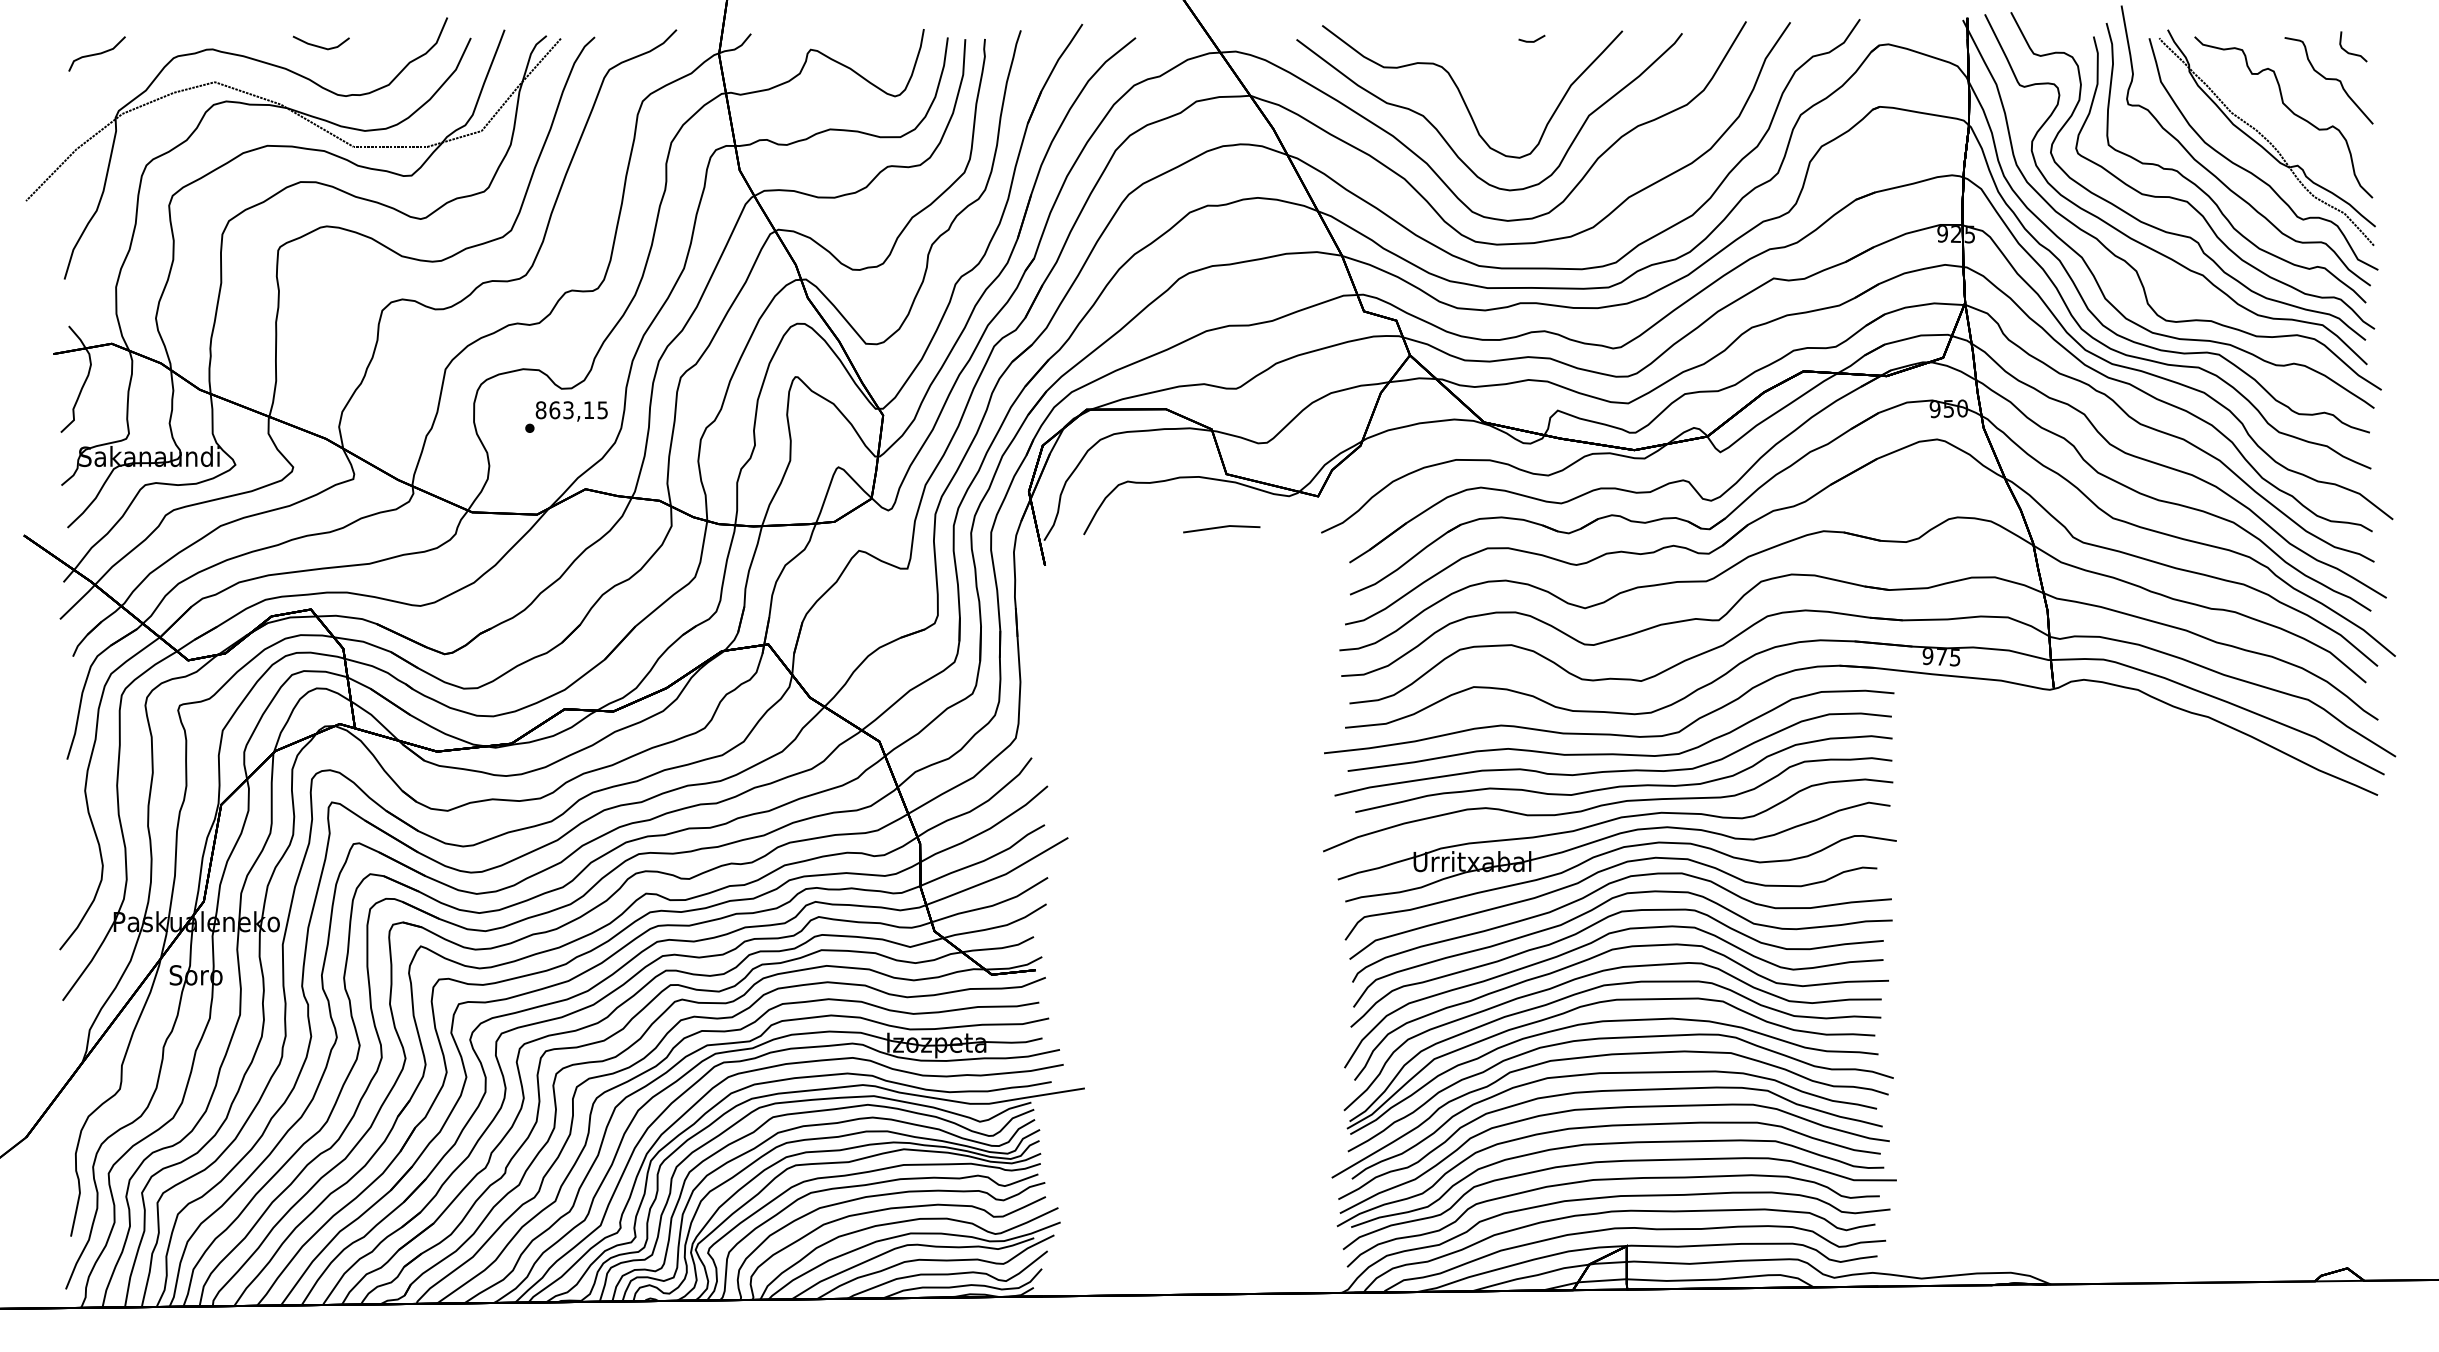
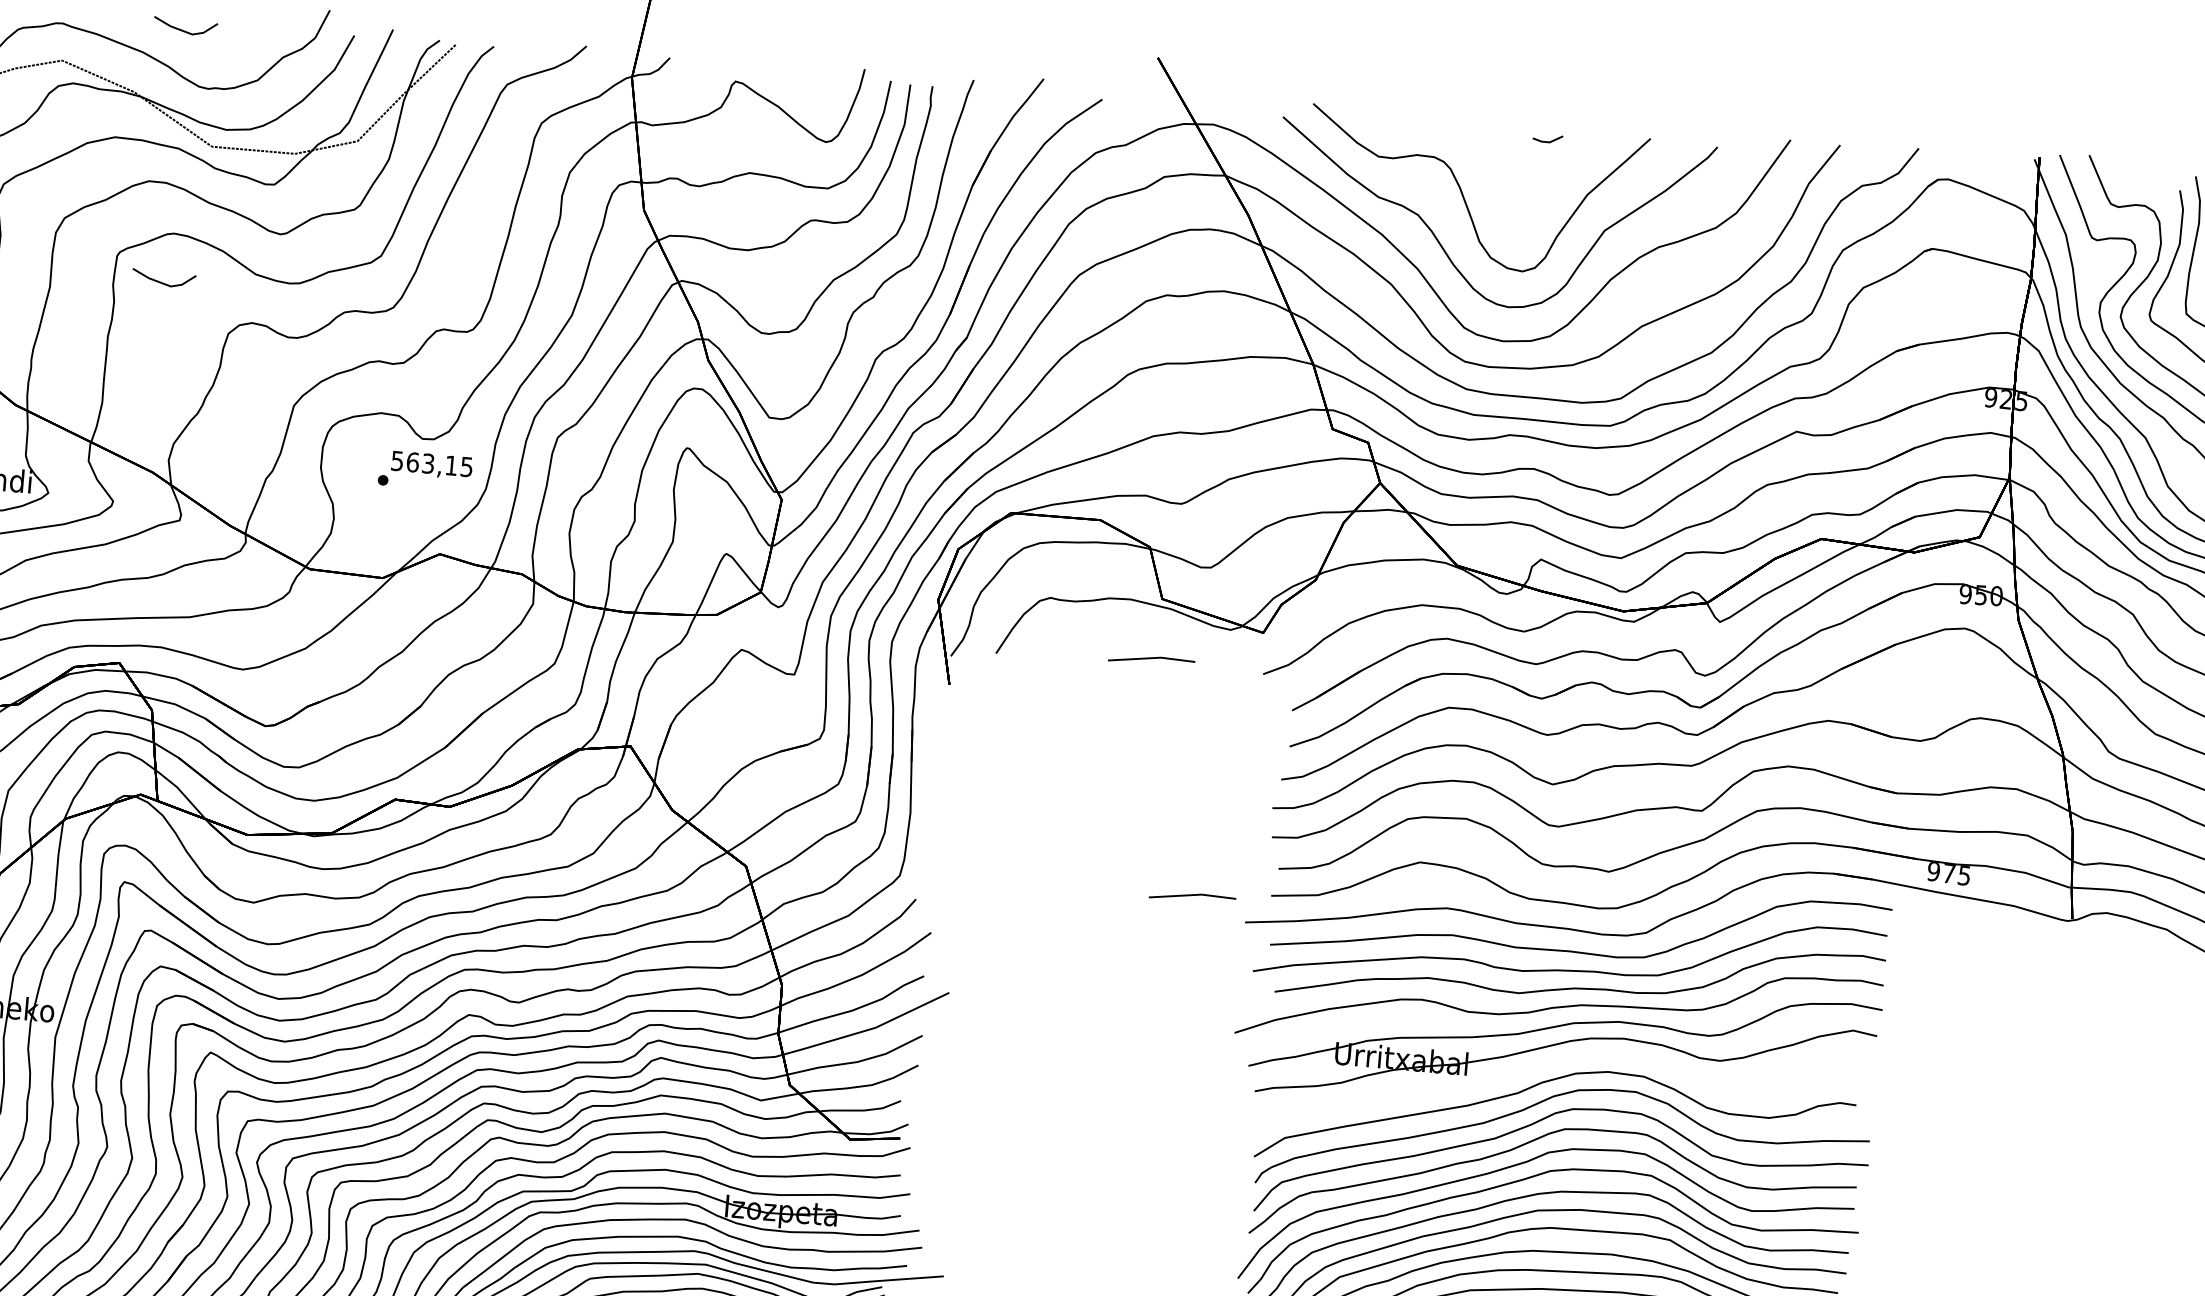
line: (318, 269) -> (160, 281), added
text: (540, 410) -> (396, 461), 863,15 -> 563,15
line: (1275, 734) -> (1192, 896), added
curve: (1608, 853) -> (1555, 1062), removed

